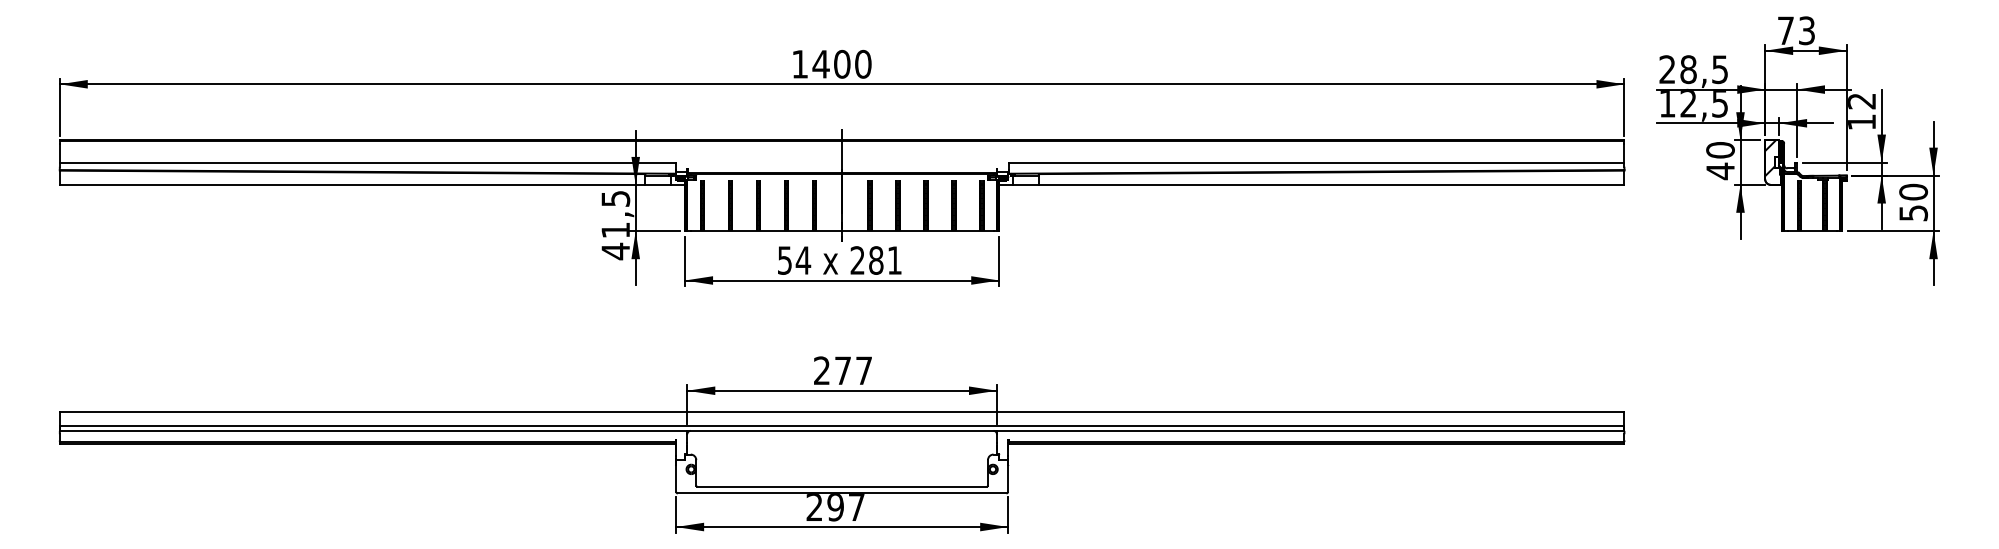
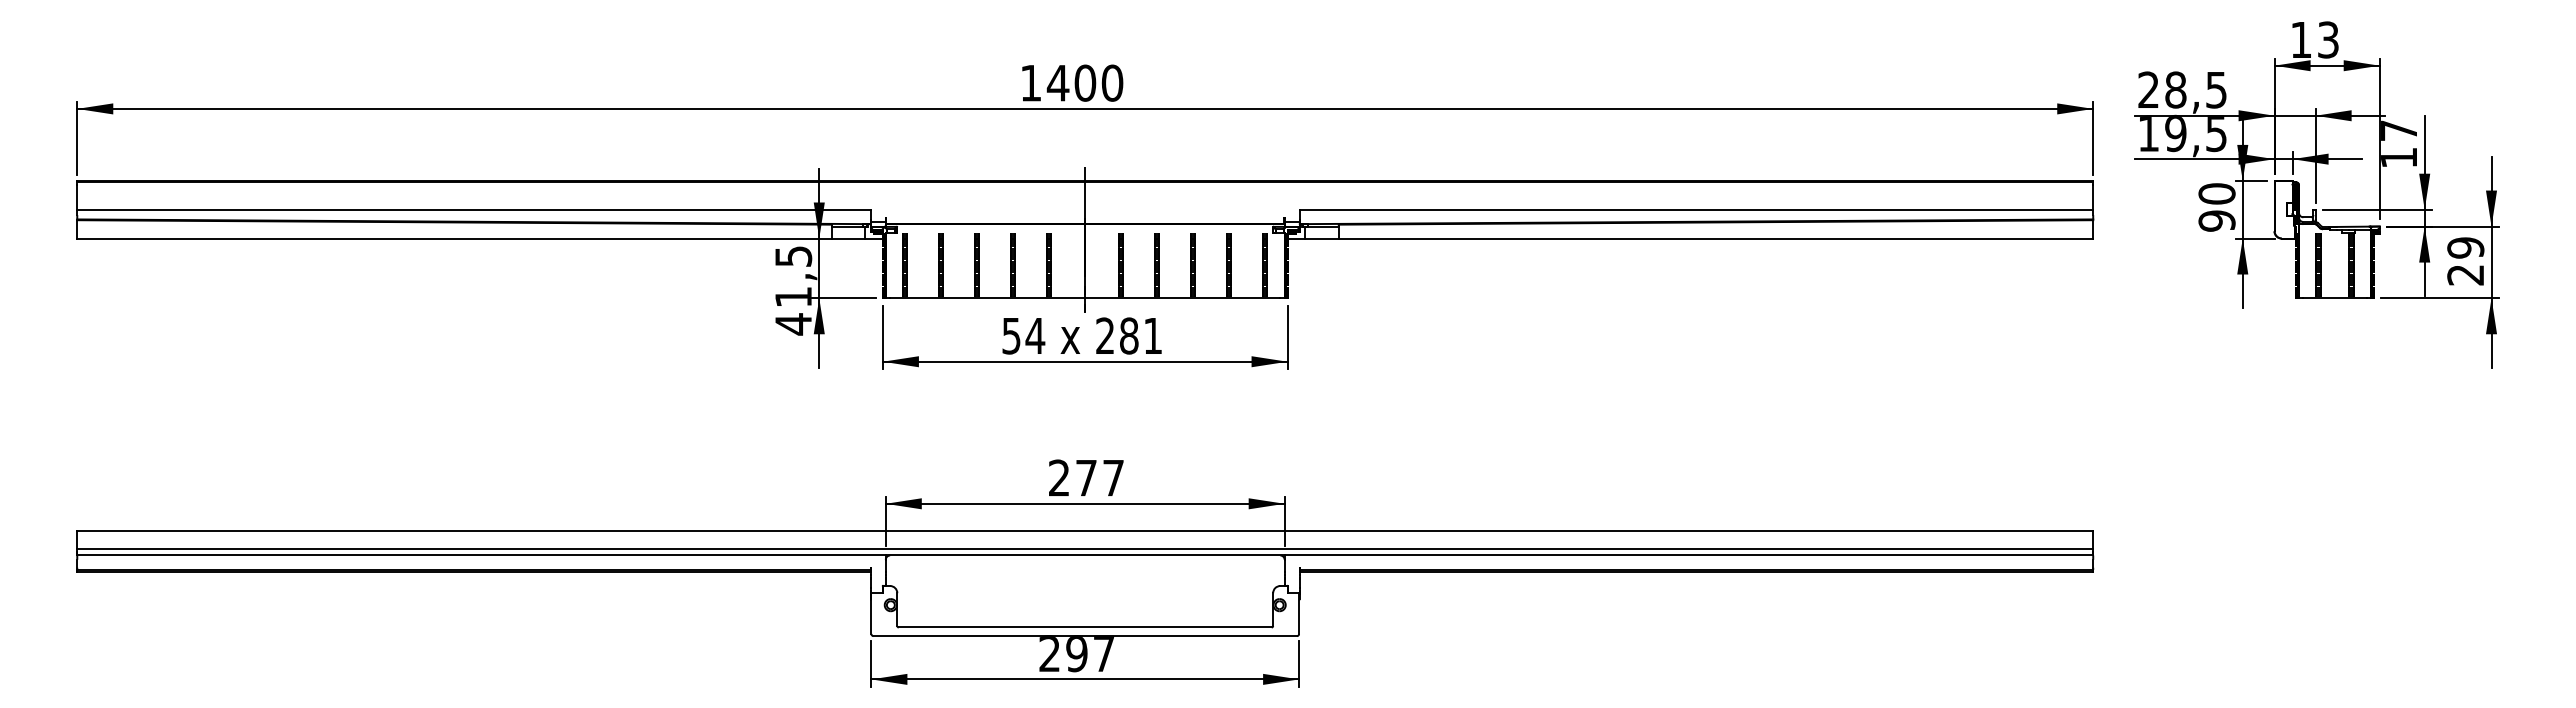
text: (1786, 30) -> (2301, 39), 73 -> 13
text: (1861, 101) -> (2398, 130), 12 -> 17
text: (1688, 104) -> (2175, 134), 12,5 -> 19,5
hatch: (1770, 157) -> (2281, 203), removed
text: (1720, 170) -> (2216, 220), 40 -> 90
text: (1913, 202) -> (2465, 261), 50 -> 29

